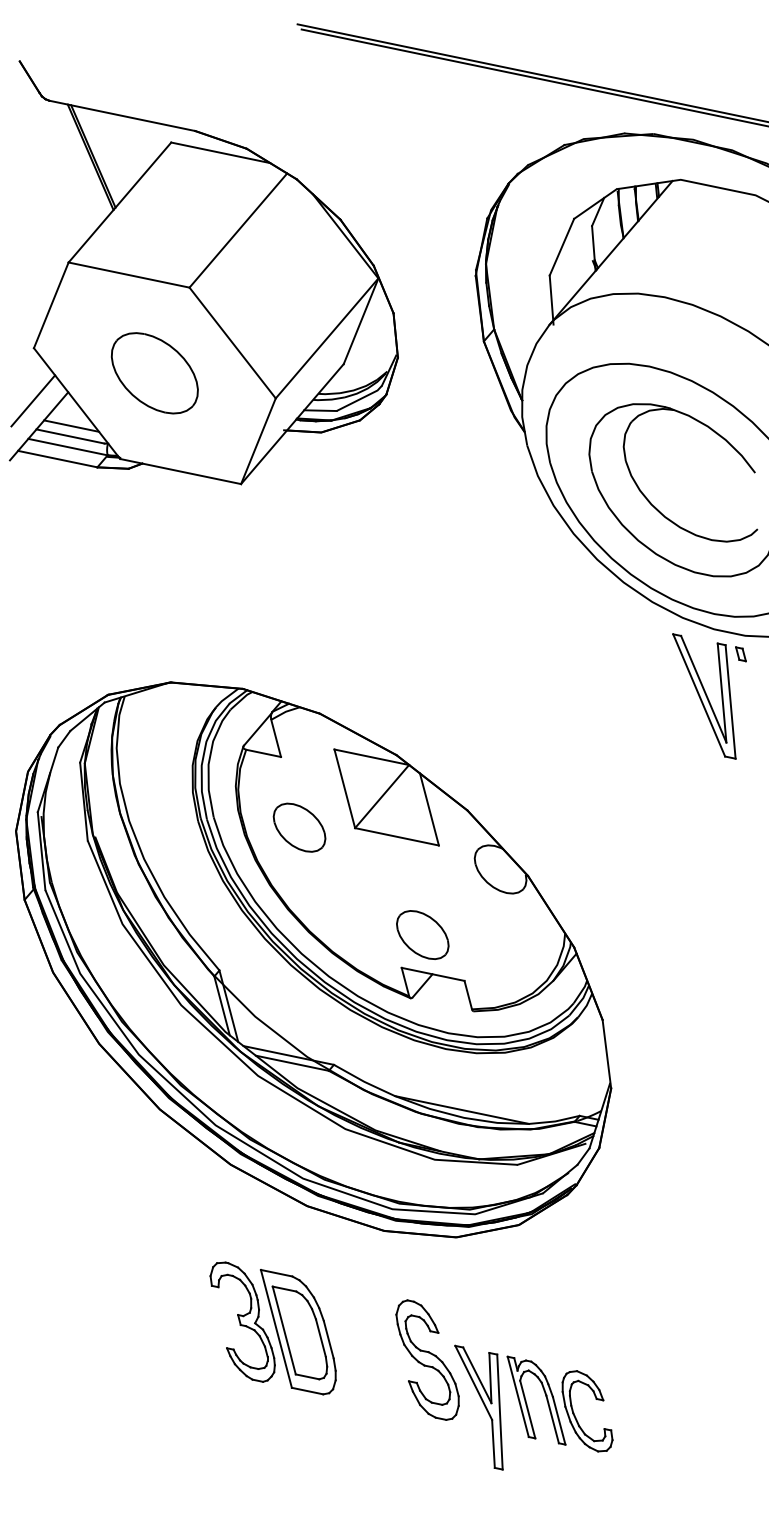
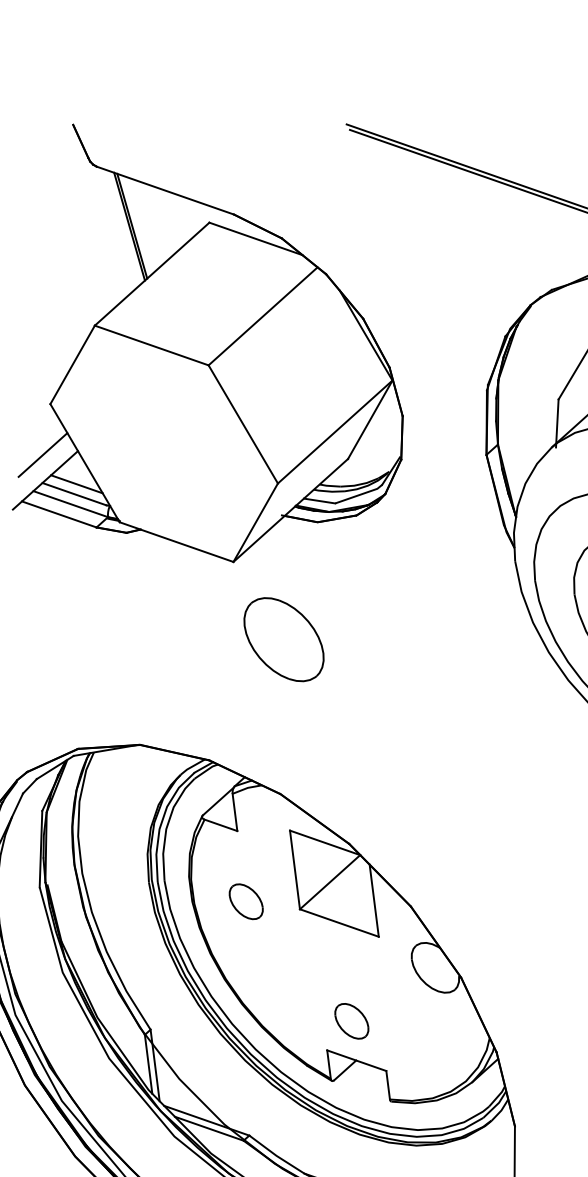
part: (154, 373) -> (283, 639), moved
part: (299, 827) -> (246, 901), size x0.7
part: (422, 934) -> (351, 1020), size x0.7

